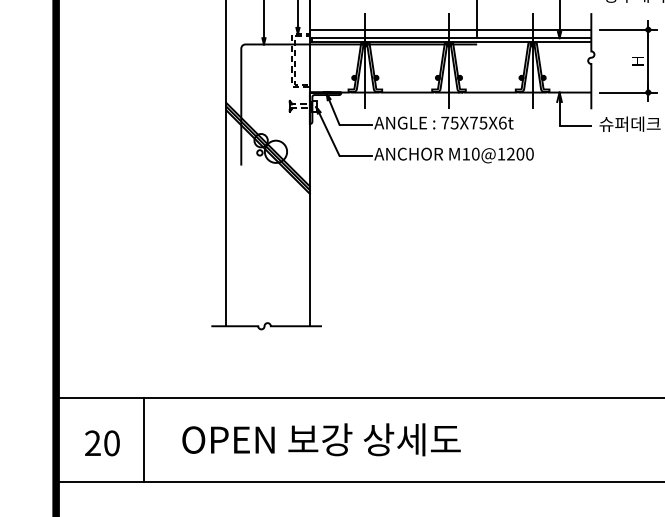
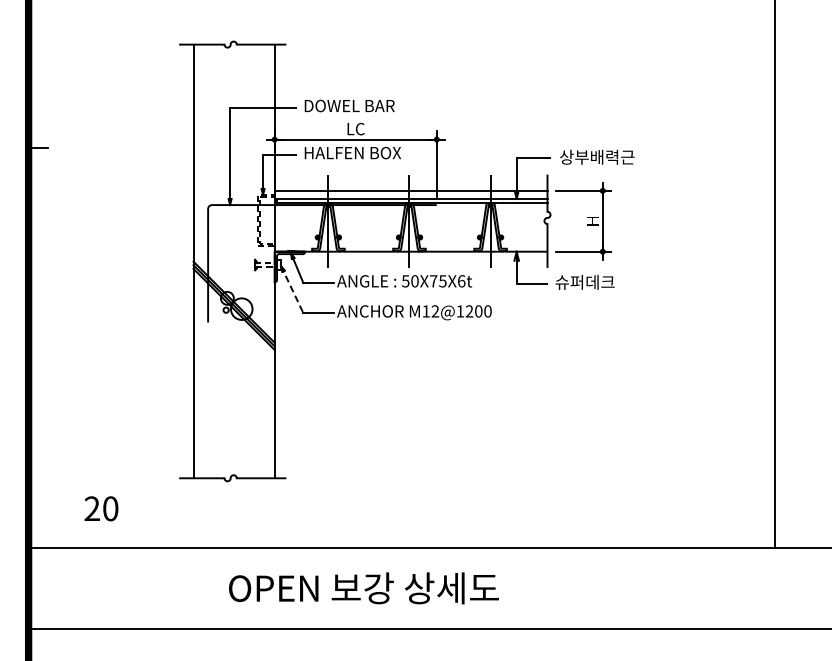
text: (450, 123) -> (410, 281), 75X75X6t -> 50X75X6t
line: (328, 131) -> (292, 289), solid -> dashed
text: (475, 154) -> (435, 311), M10@1200 -> M12@1200
line: (143, 439) -> (113, 588), removed
text: (321, 439) -> (363, 588), moved
text: (102, 443) -> (101, 508), moved

